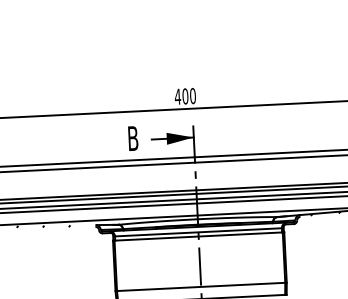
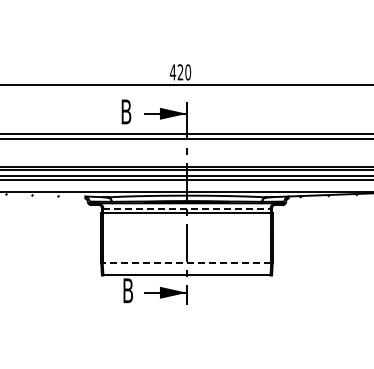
text: (185, 96) -> (180, 72), 400 -> 420
line: (197, 232) -> (186, 208), solid -> dashed
line: (200, 287) -> (186, 263), solid -> dashed

